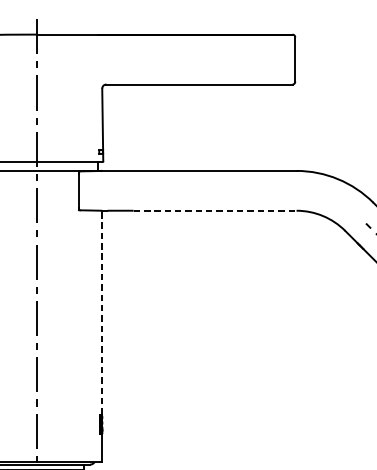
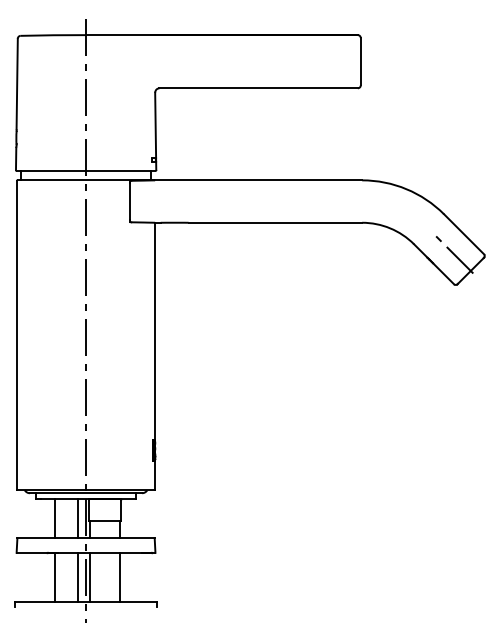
line: (215, 210) -> (275, 222), dashed -> solid
line: (102, 312) -> (155, 331), dashed -> solid

